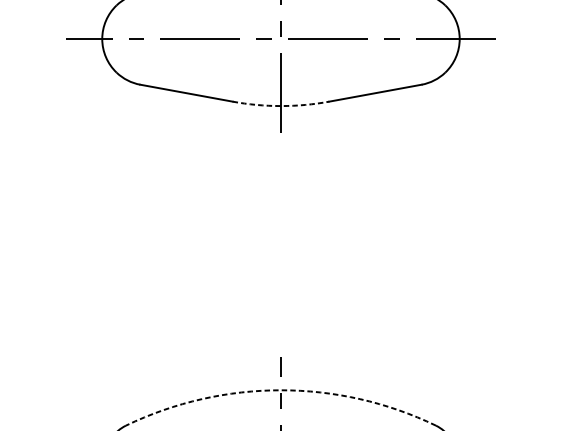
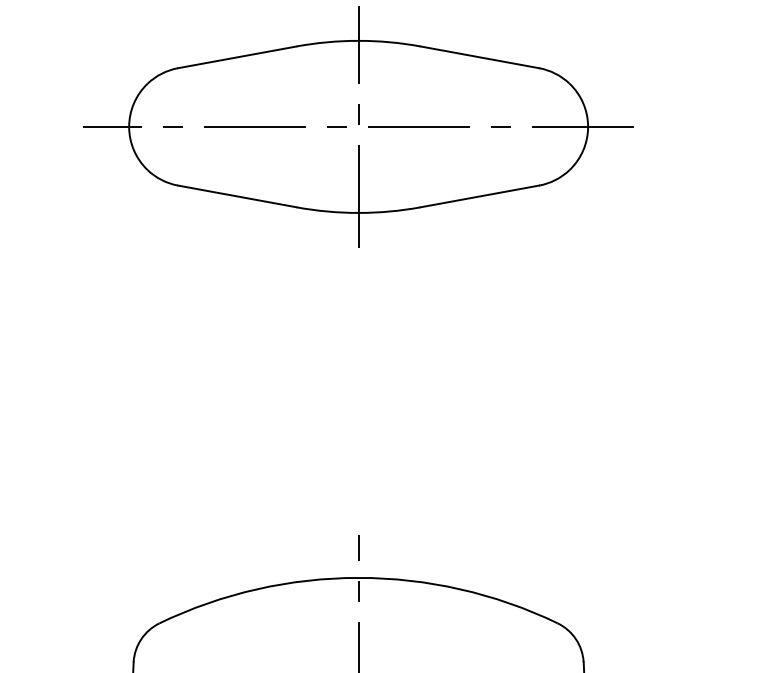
arc: (280, 105) -> (358, 212), dashed -> solid
arc: (280, 389) -> (358, 577), dashed -> solid

